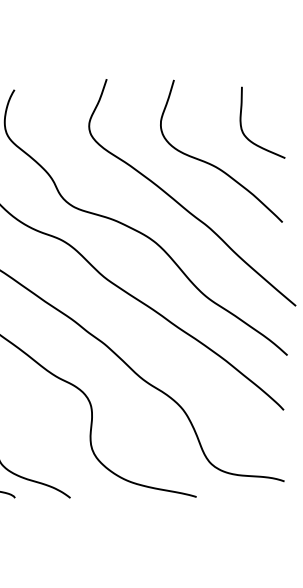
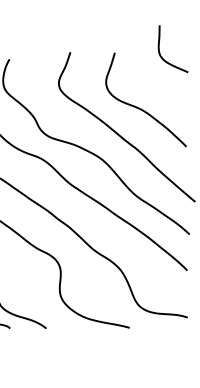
curve: (243, 128) -> (160, 52), moved

